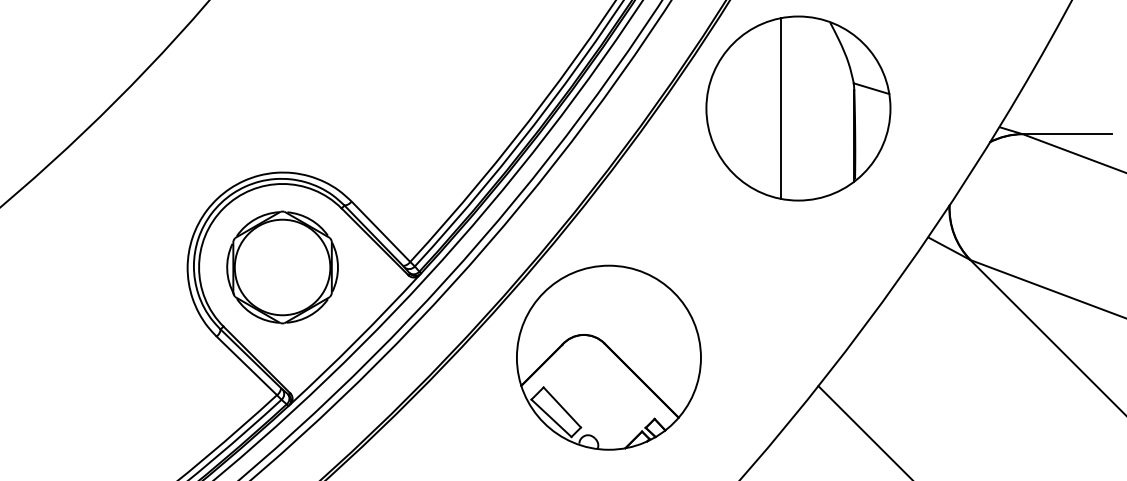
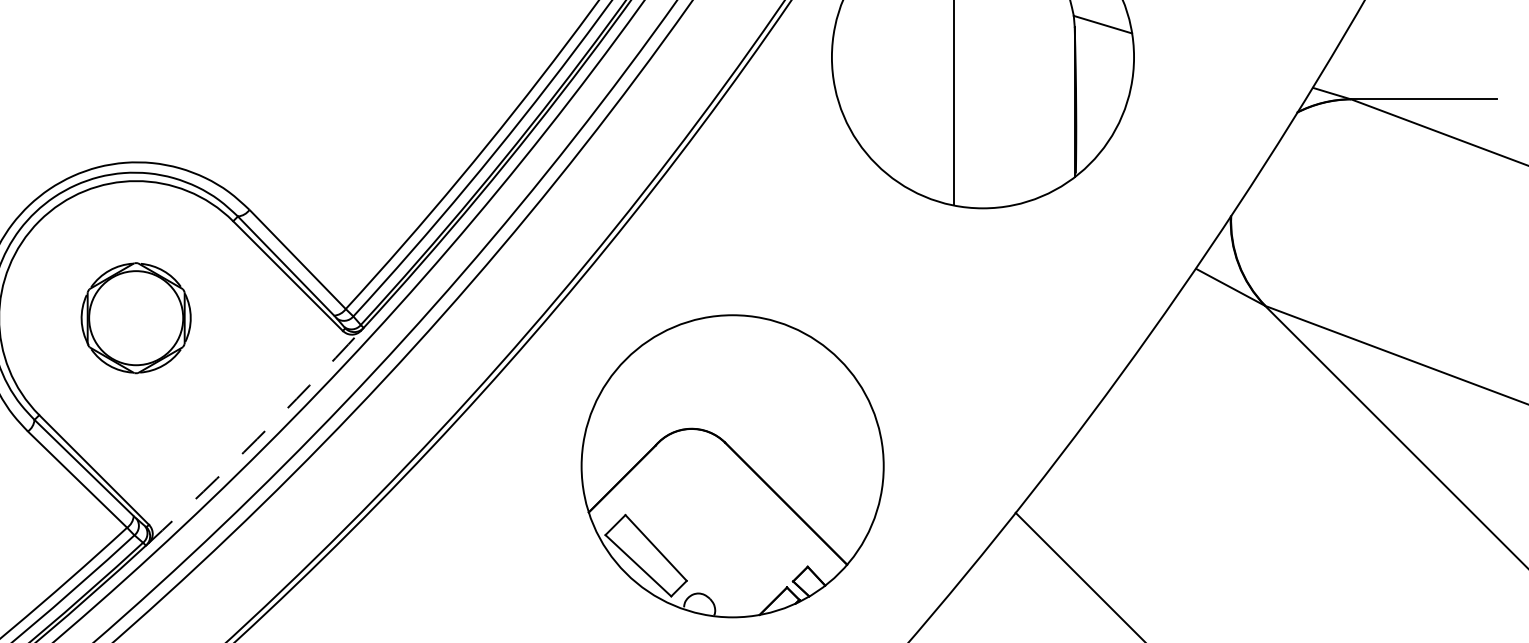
part: (282, 267) -> (136, 318), size x0.6
arc: (356, 341) -> (257, 439), solid -> dashed
part: (608, 357) -> (731, 465), moved

